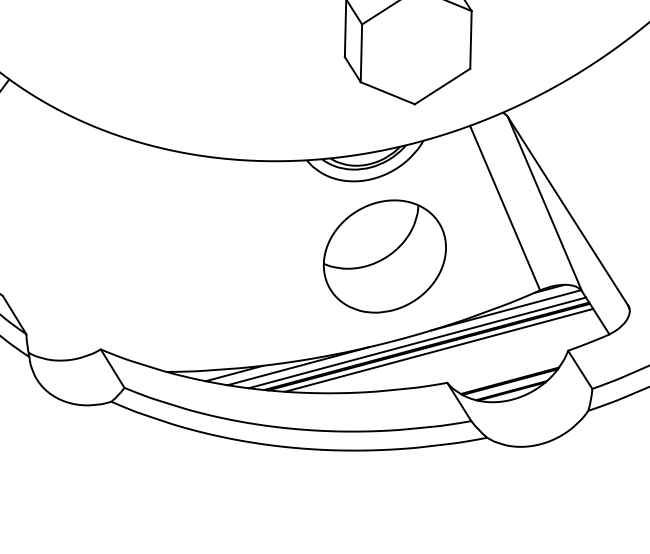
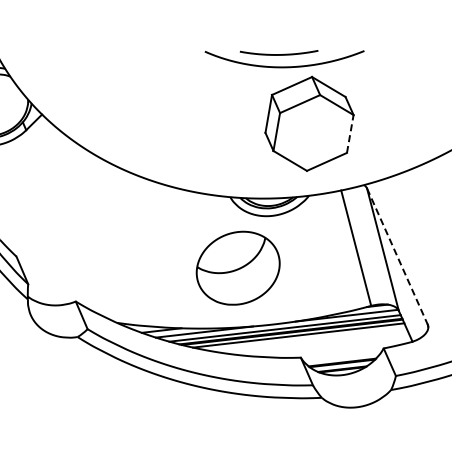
line: (471, 39) -> (350, 133), solid -> dashed
line: (568, 211) -> (397, 256), solid -> dashed
part: (383, 255) -> (237, 267), moved

